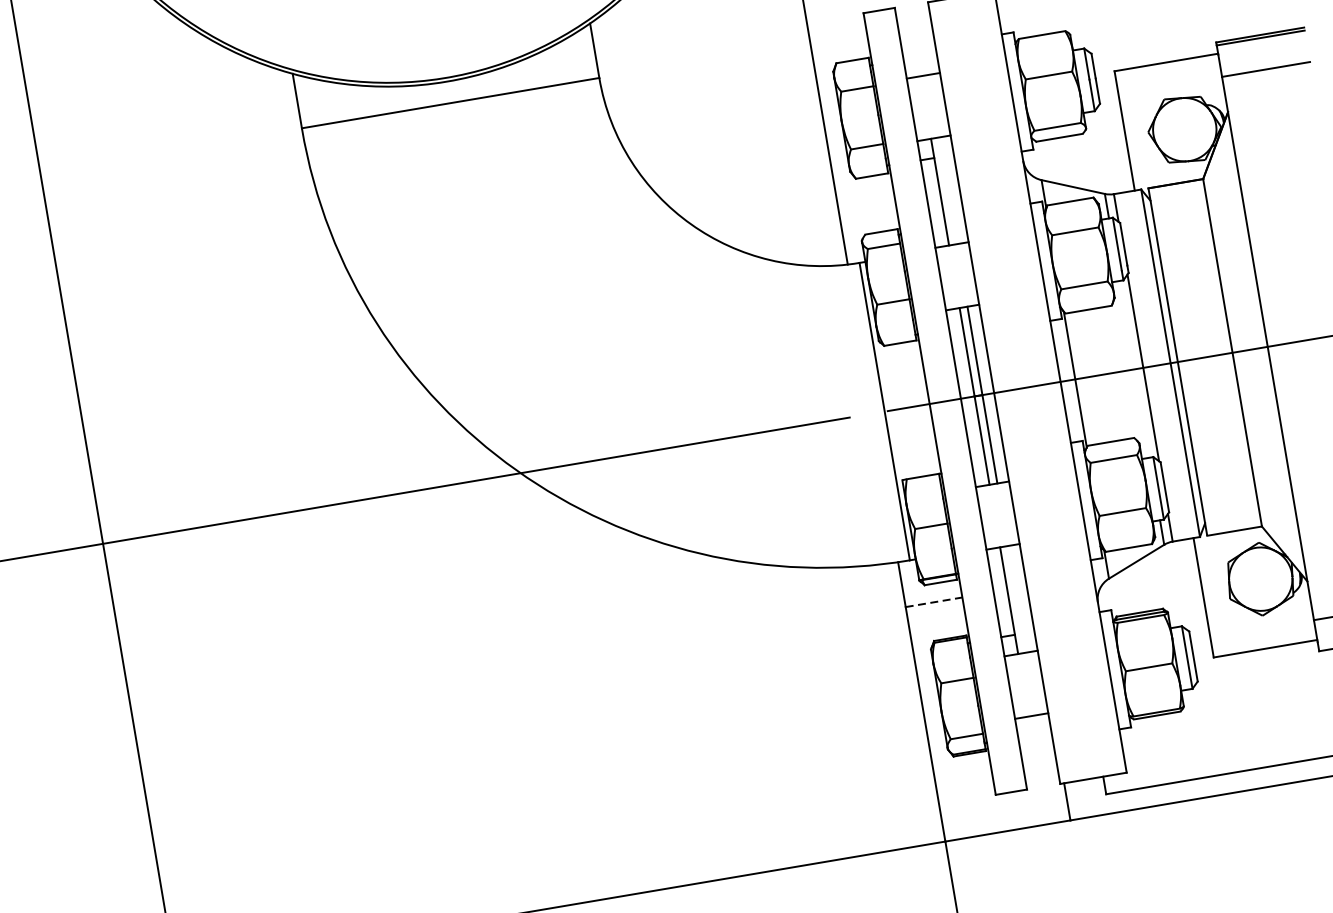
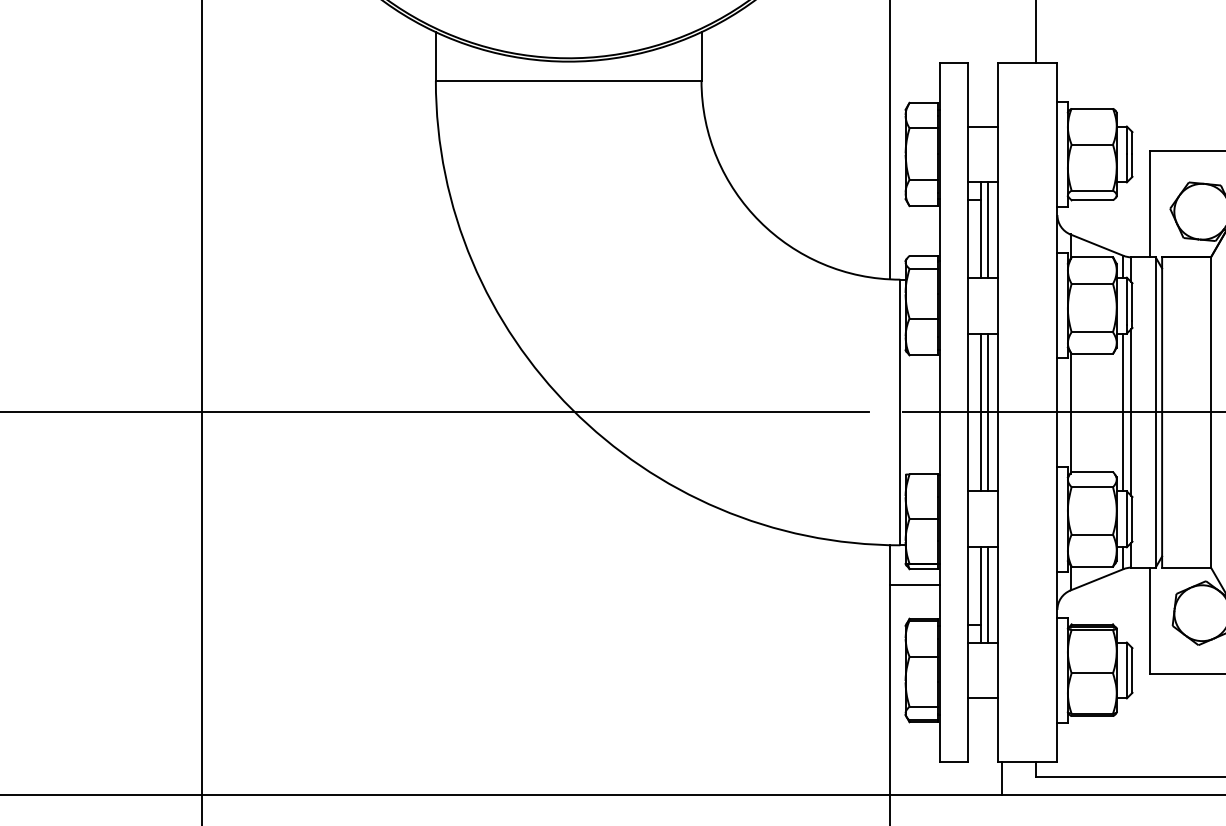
line: (947, 190) -> (987, 229), added
line: (1134, 369) -> (1123, 412), added
line: (1016, 598) -> (987, 594), added
line: (934, 602) -> (915, 585), dashed -> solid

